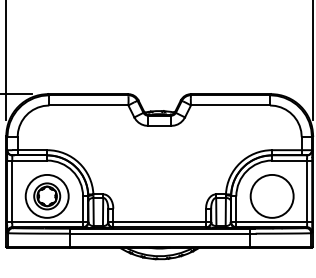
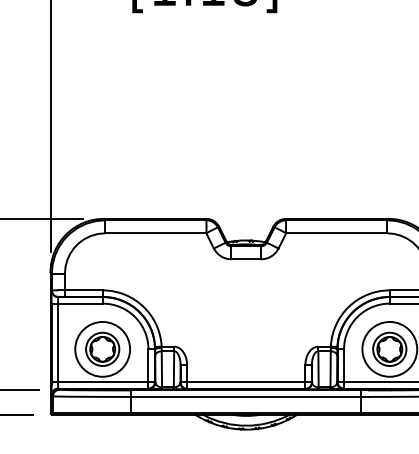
part: (271, 195) -> (389, 348), added

